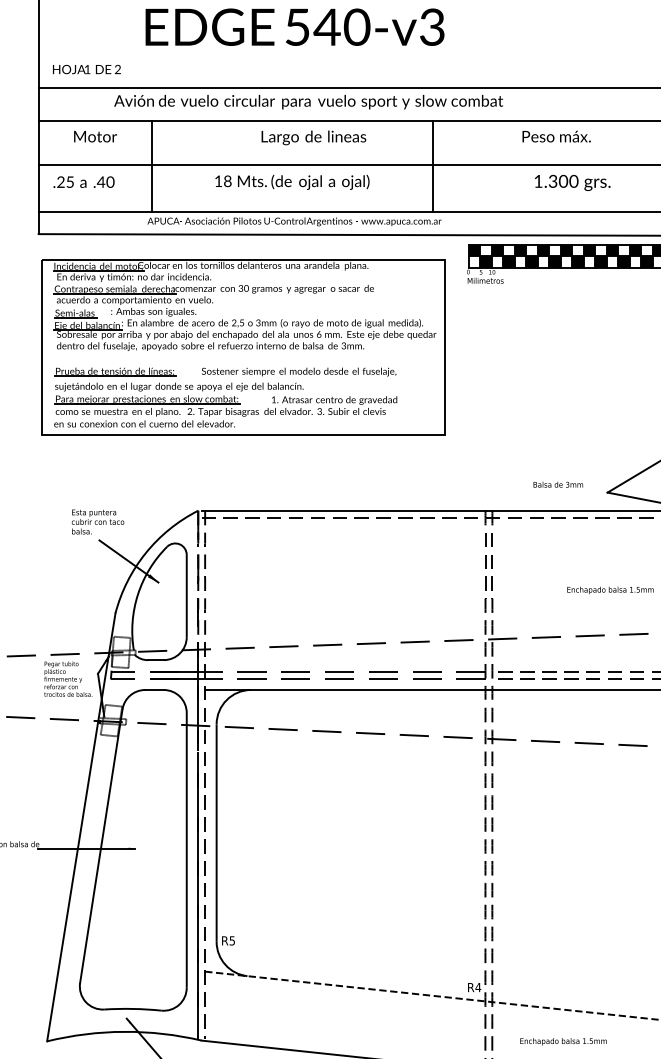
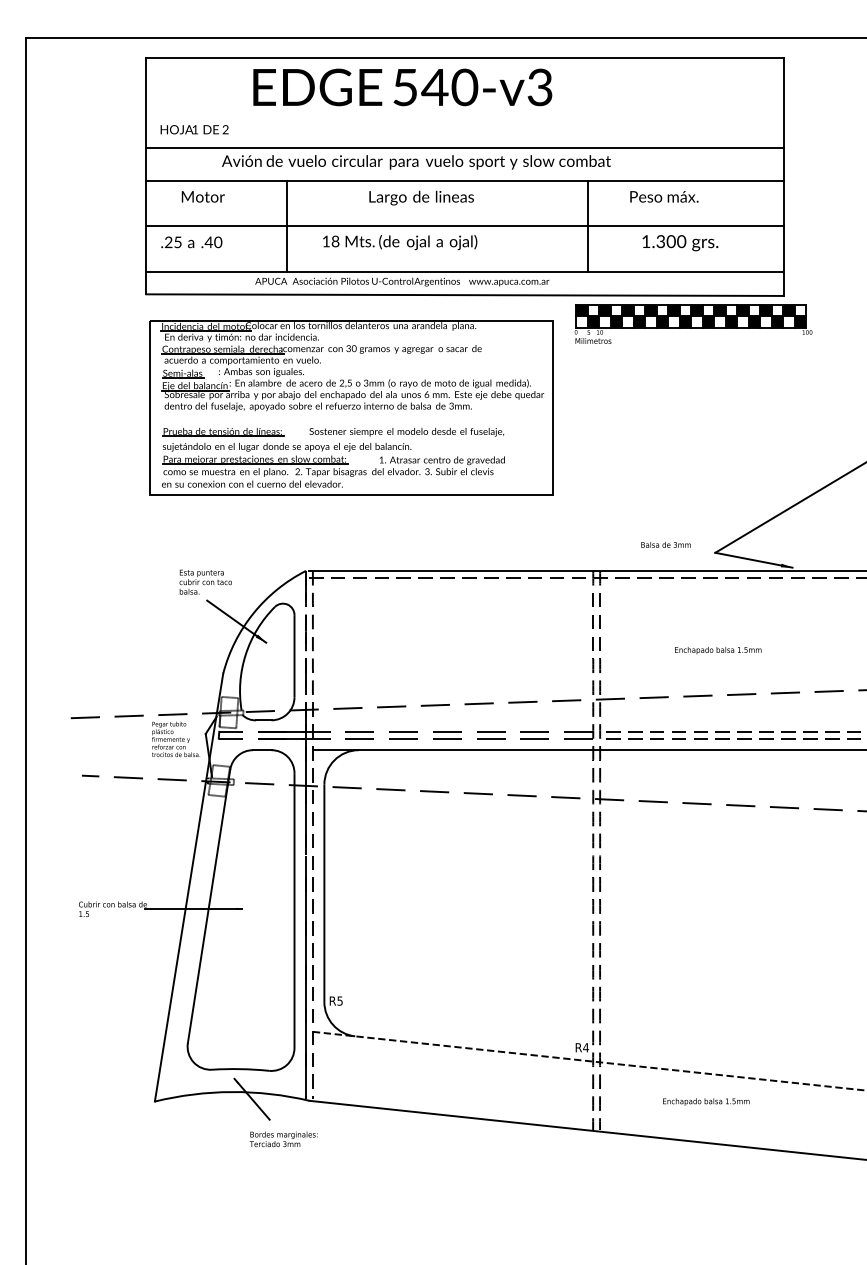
line: (151, 166) -> (286, 226), moved
line: (432, 166) -> (588, 226), moved
text: (563, 1041) -> (706, 1101), moved

